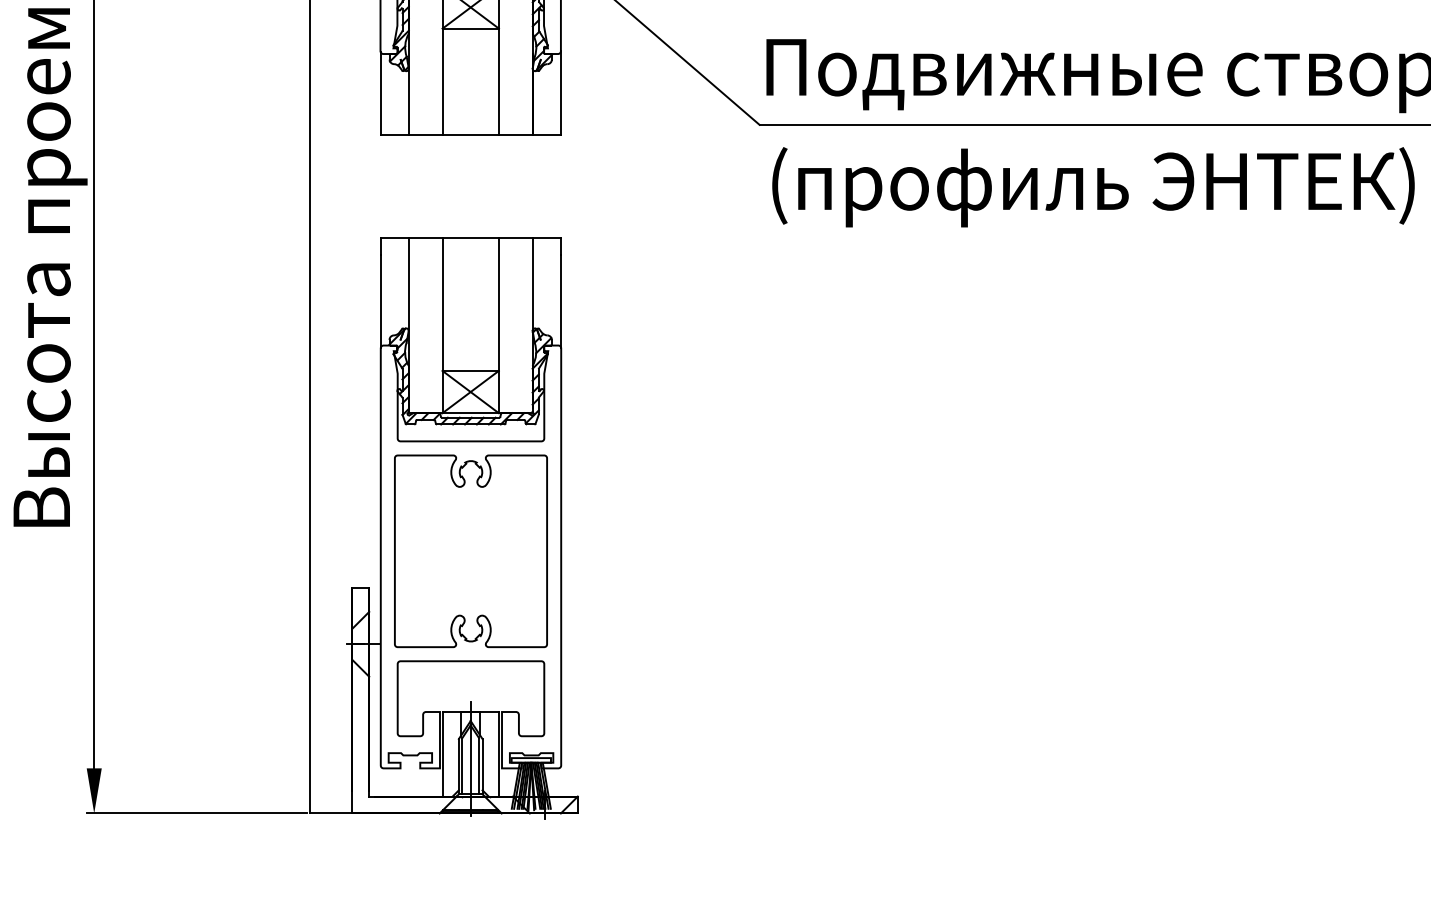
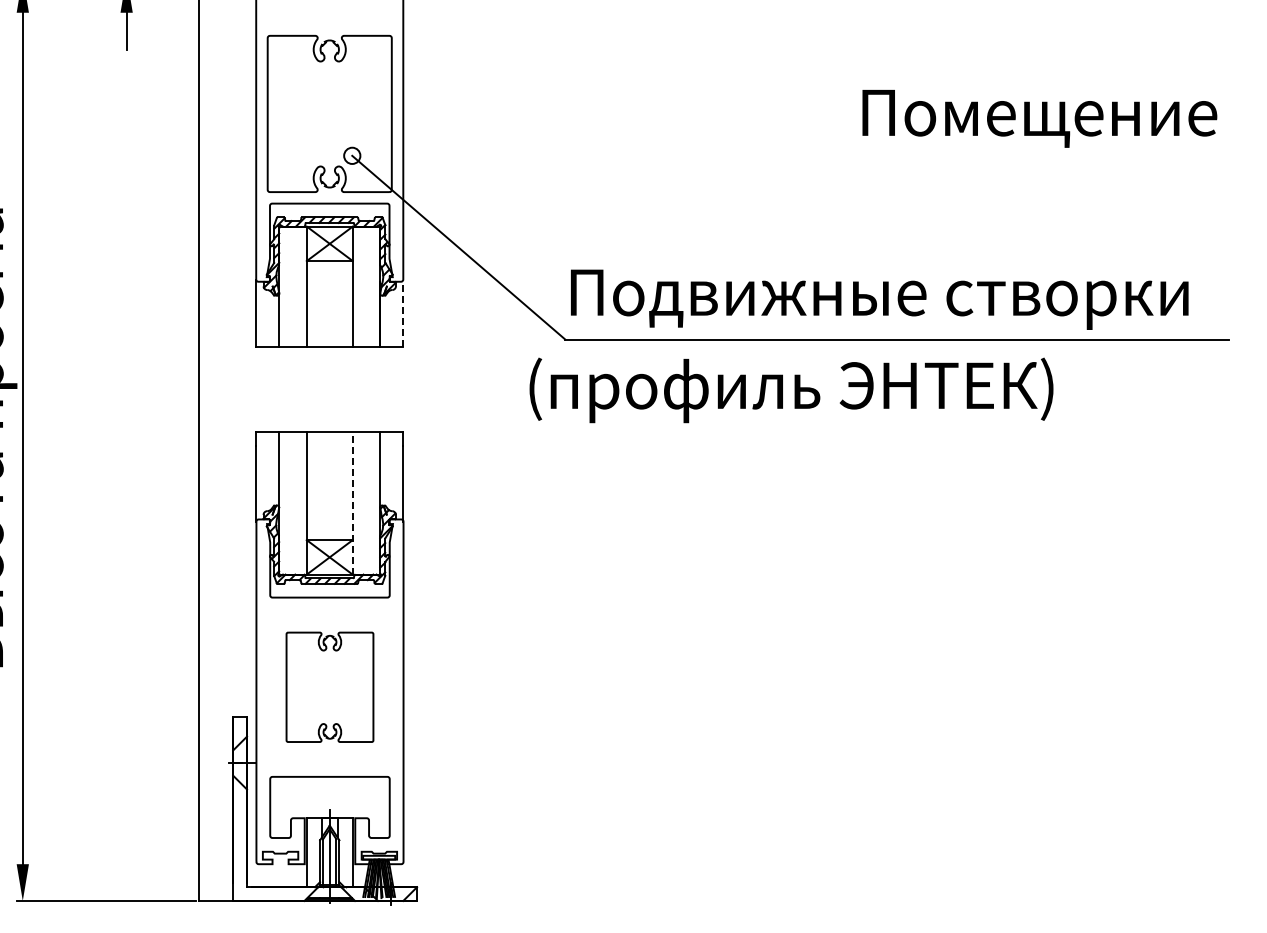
line: (561, 92) -> (403, 313), solid -> dashed
text: (1093, 187) -> (791, 390), moved
line: (498, 324) -> (352, 502), solid -> dashed
part: (470, 551) -> (329, 687), size x0.7

